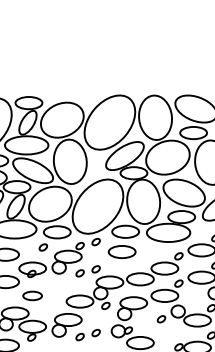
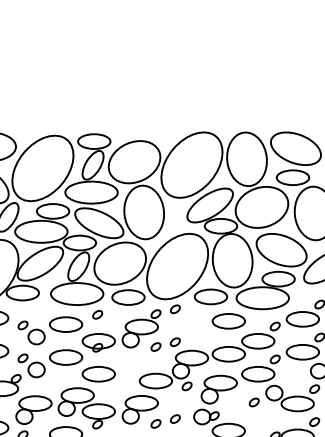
part: (43, 247) -> (97, 314), moved
part: (121, 252) -> (228, 321), moved
part: (32, 296) -> (98, 374), size x1.43

